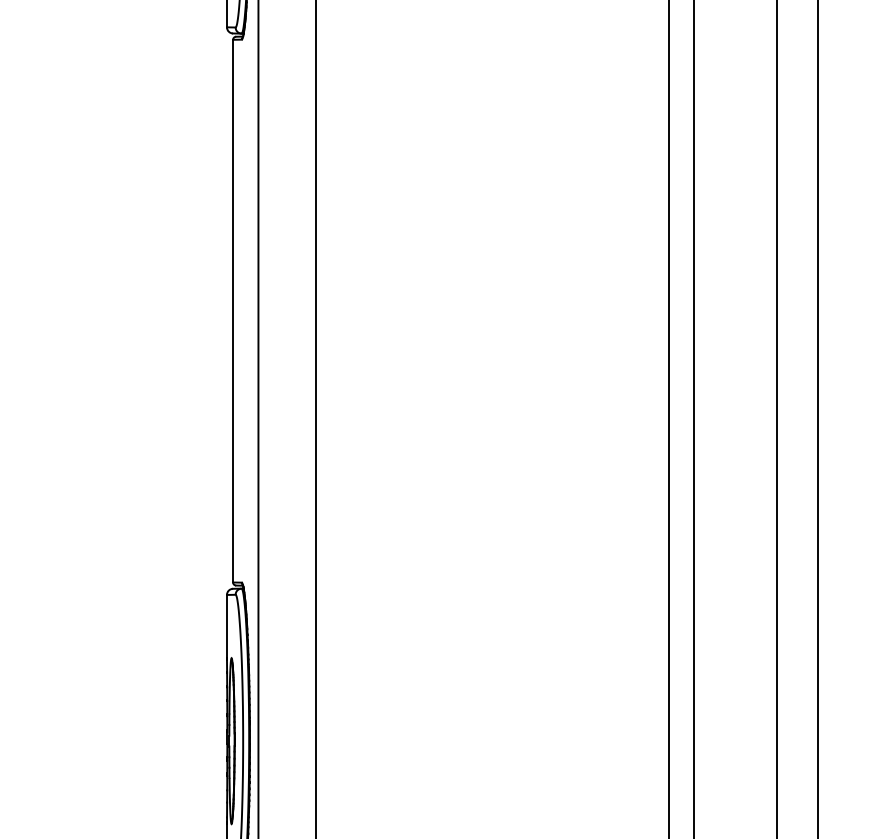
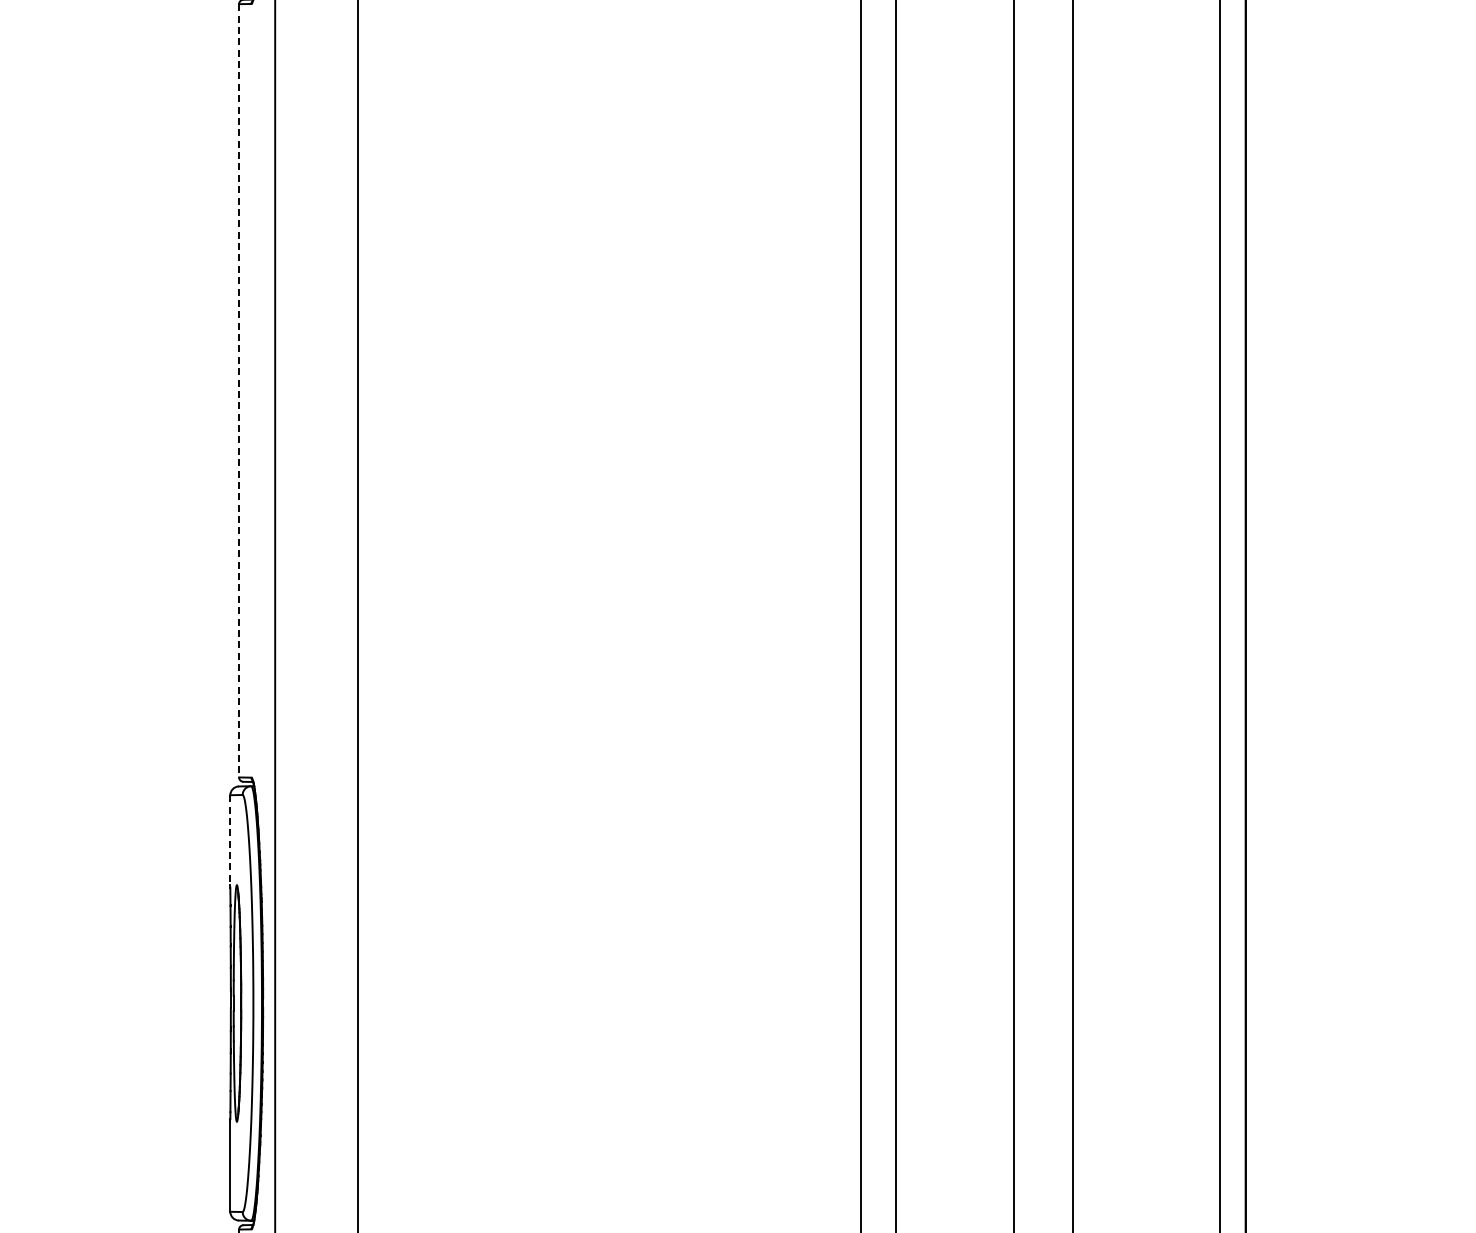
line: (233, 310) -> (239, 390), solid -> dashed
line: (227, 626) -> (230, 840), solid -> dashed

